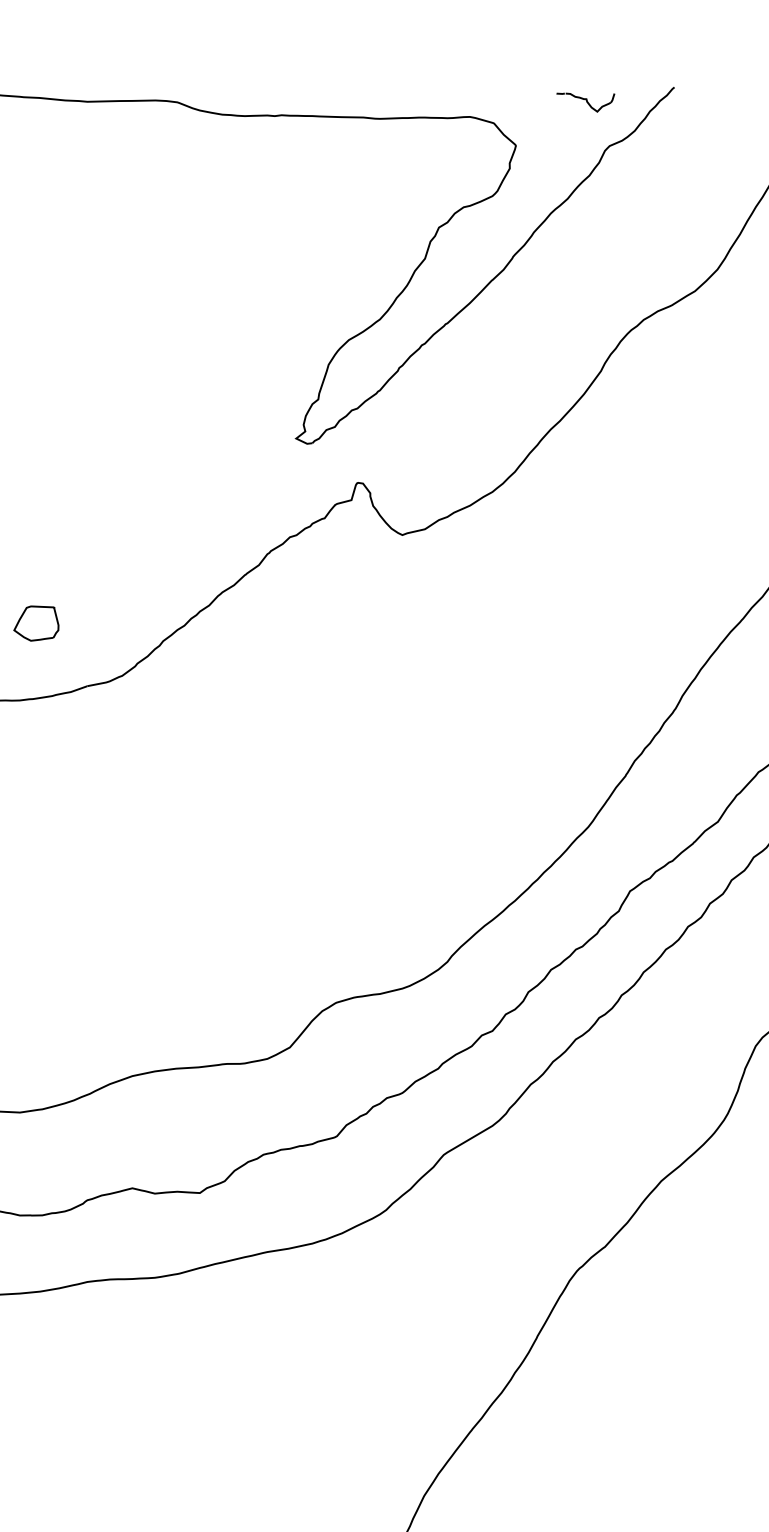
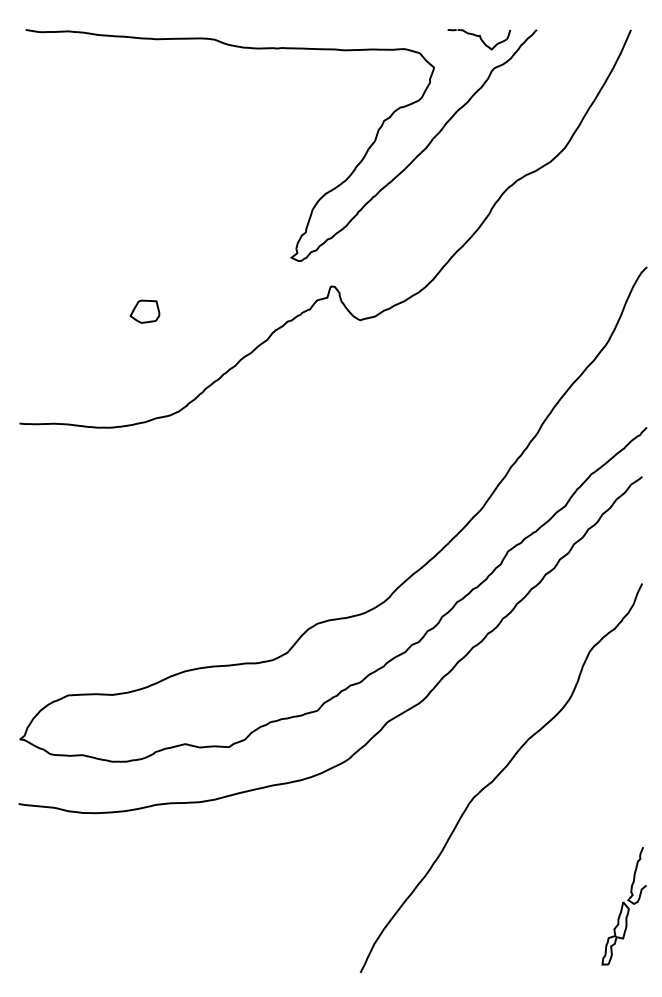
part: (585, 102) -> (479, 39), size x1.67
part: (35, 623) -> (144, 311), moved

